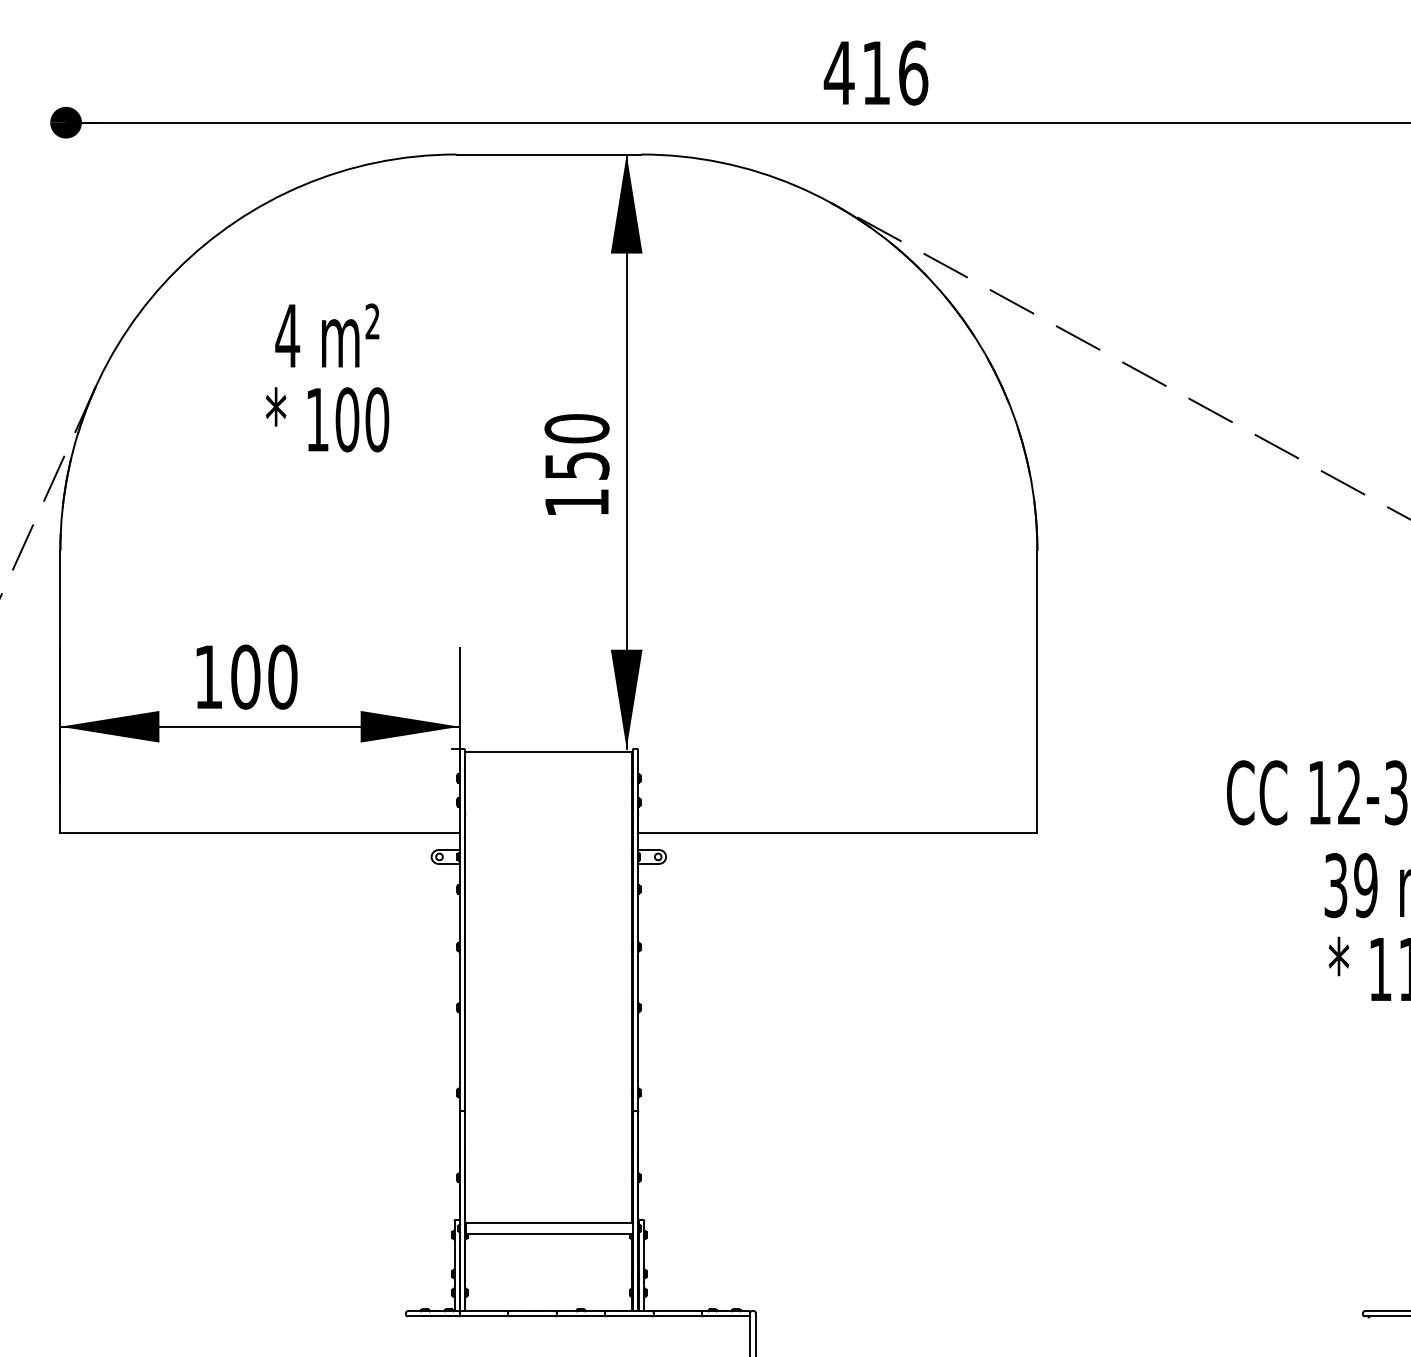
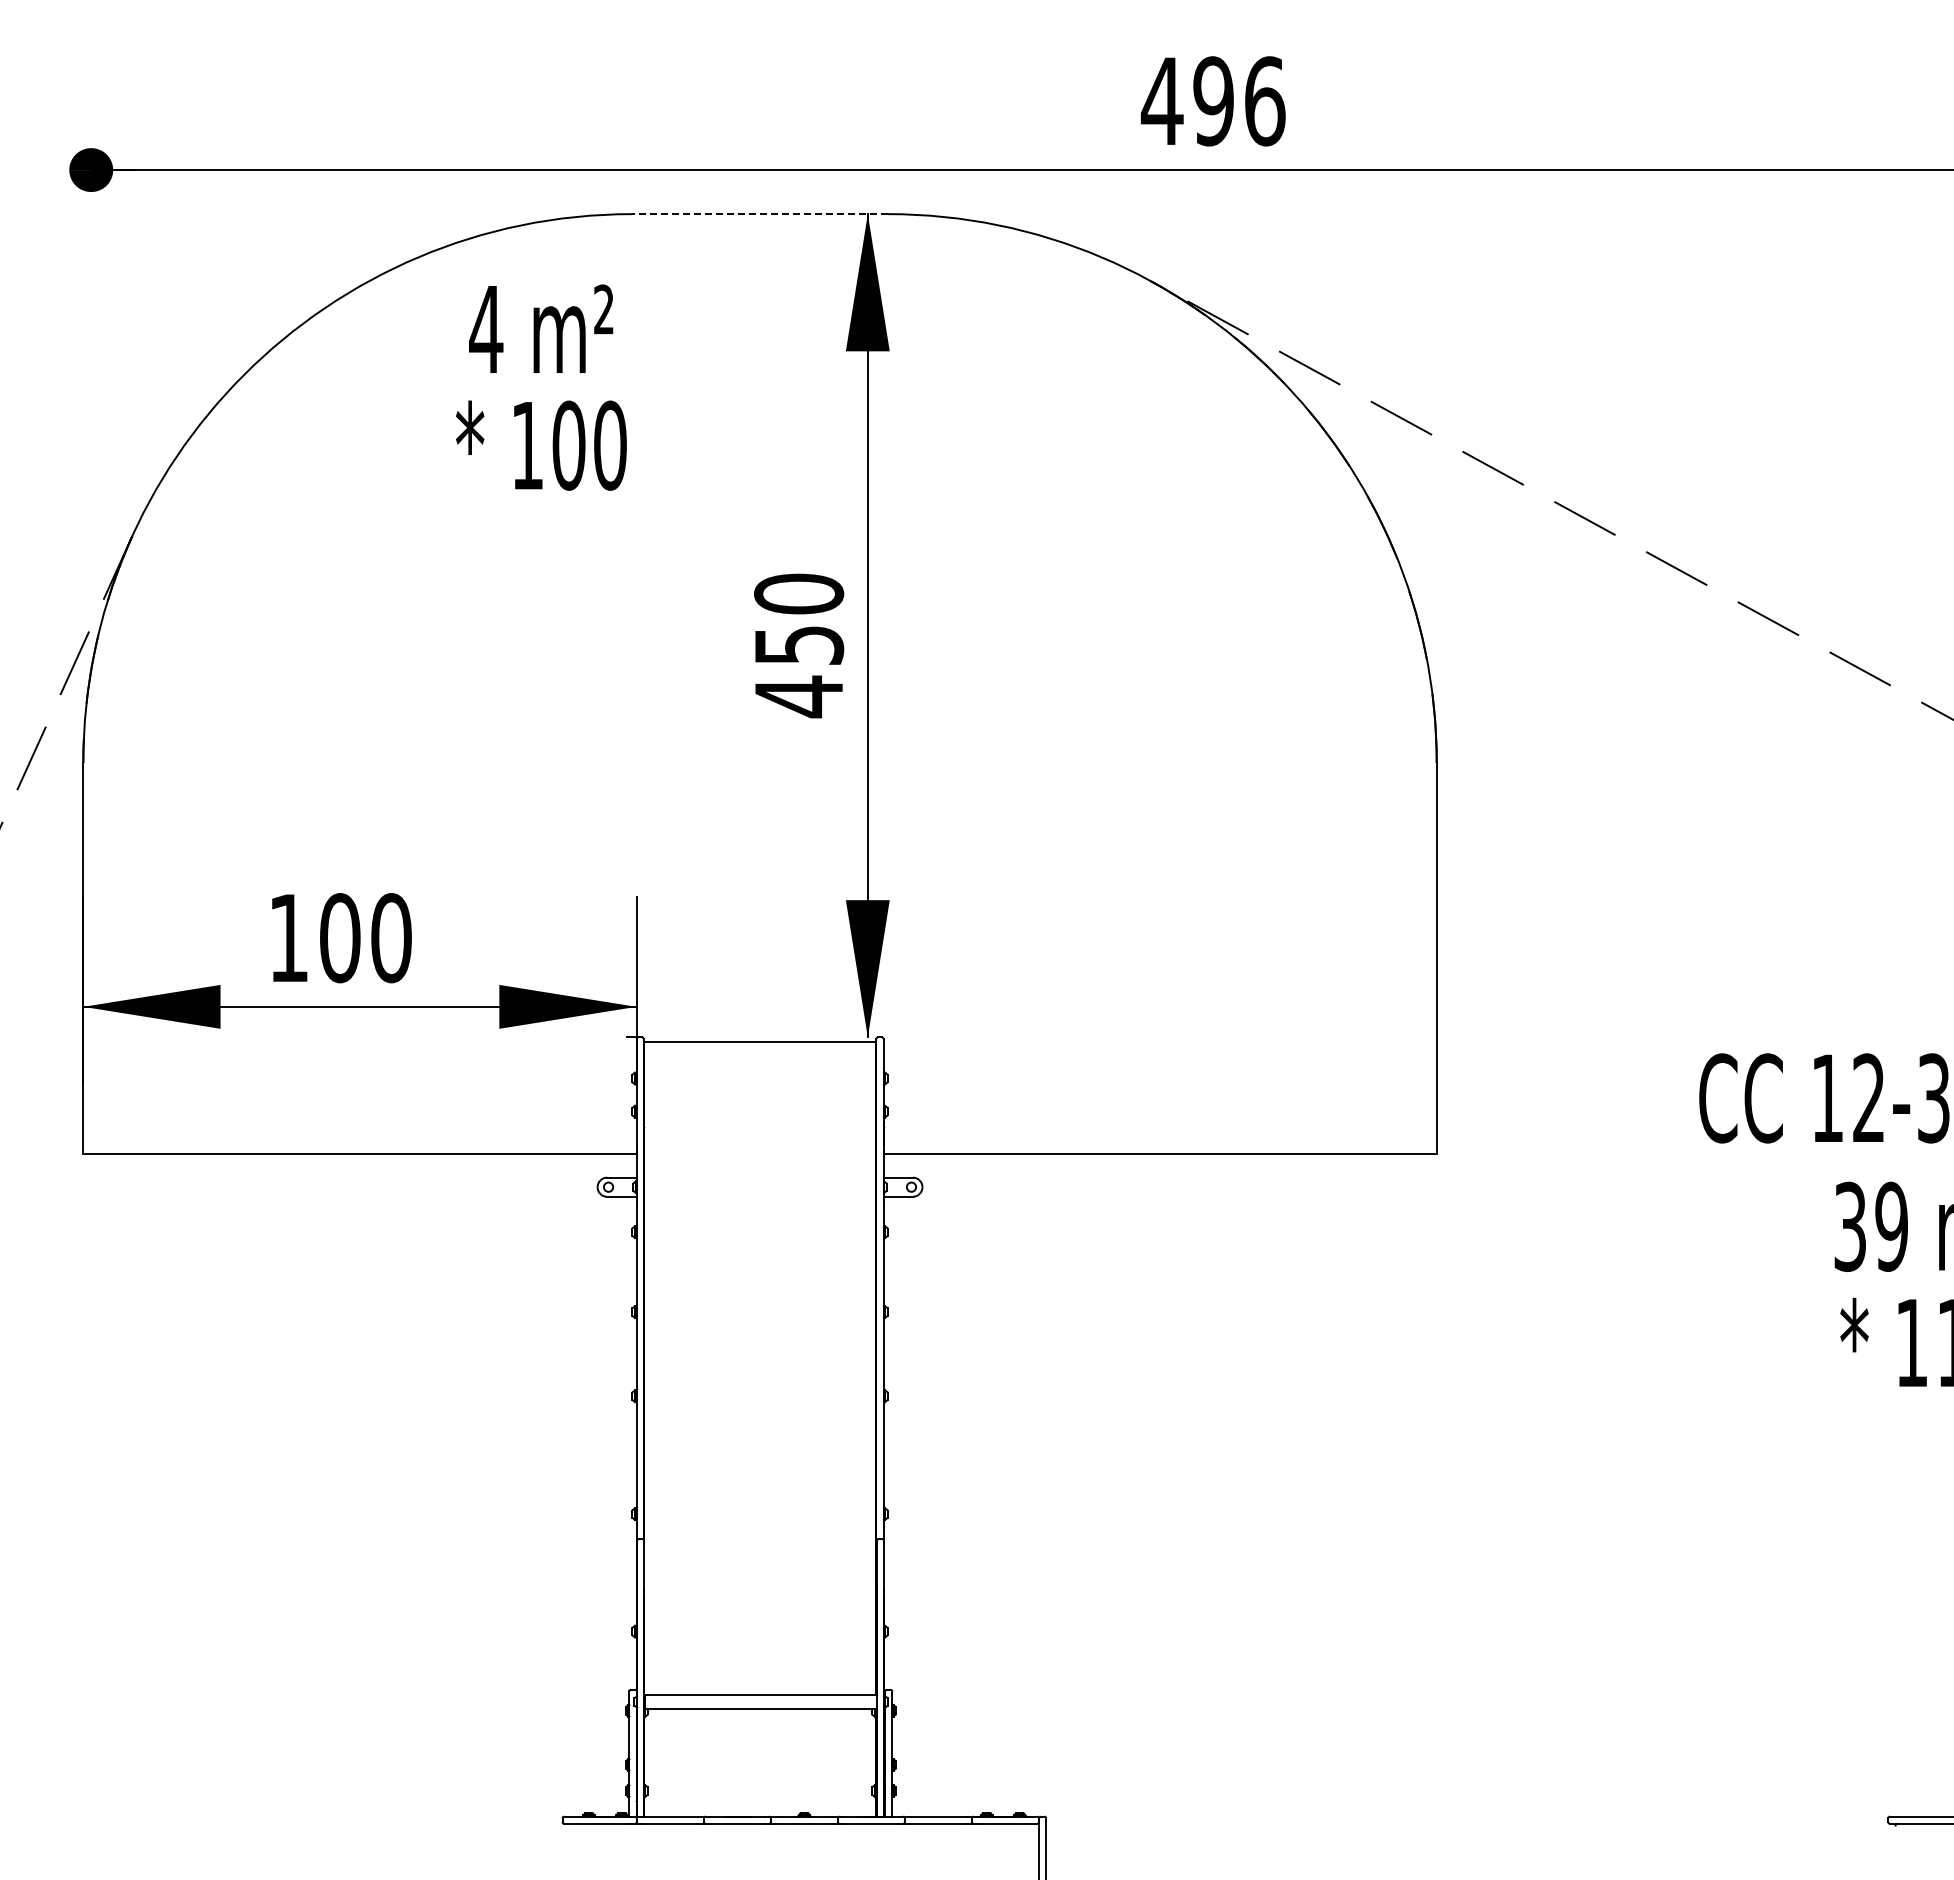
text: (876, 73) -> (1213, 101), 416 -> 496
line: (549, 154) -> (760, 214), solid -> dashed
text: (327, 377) -> (541, 387), moved
text: (576, 502) -> (798, 696), 150 -> 450

